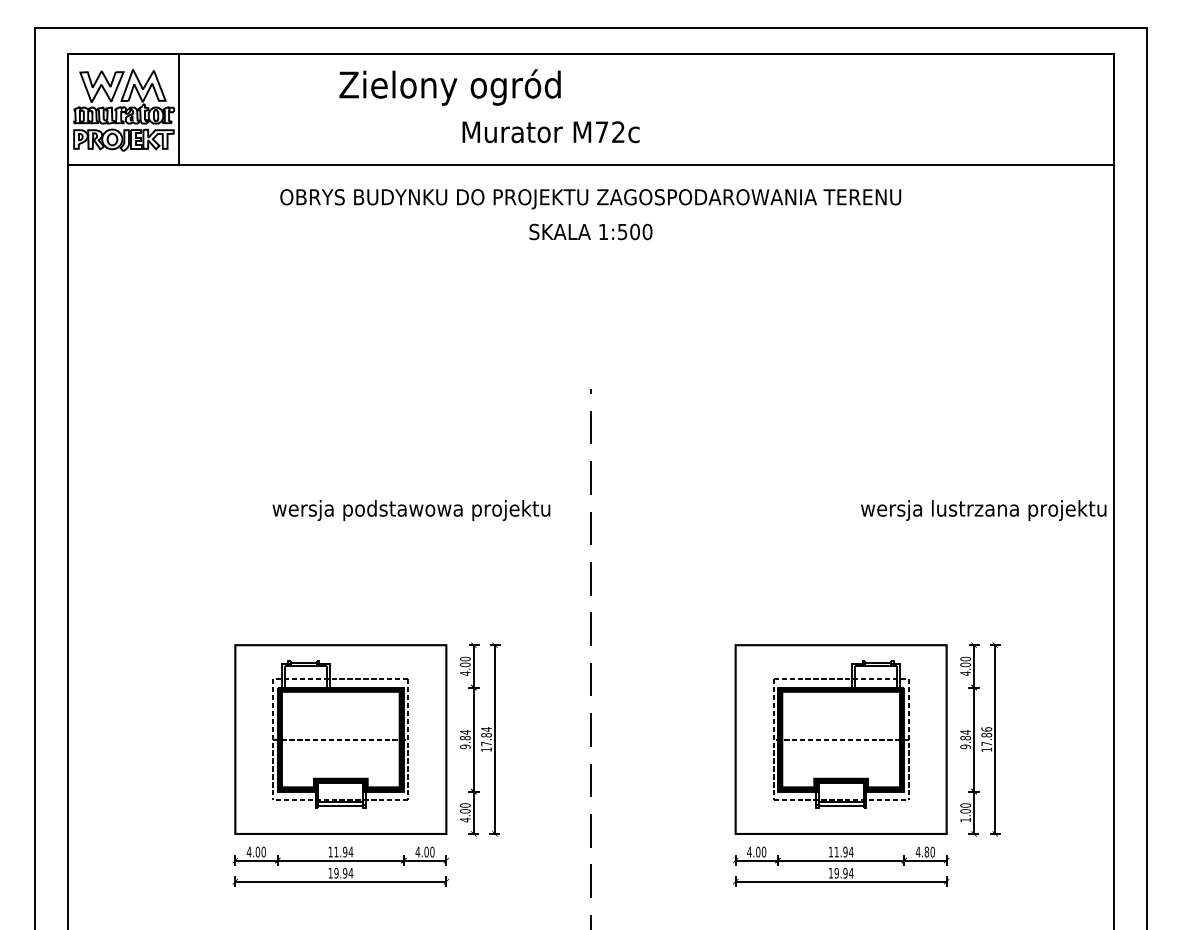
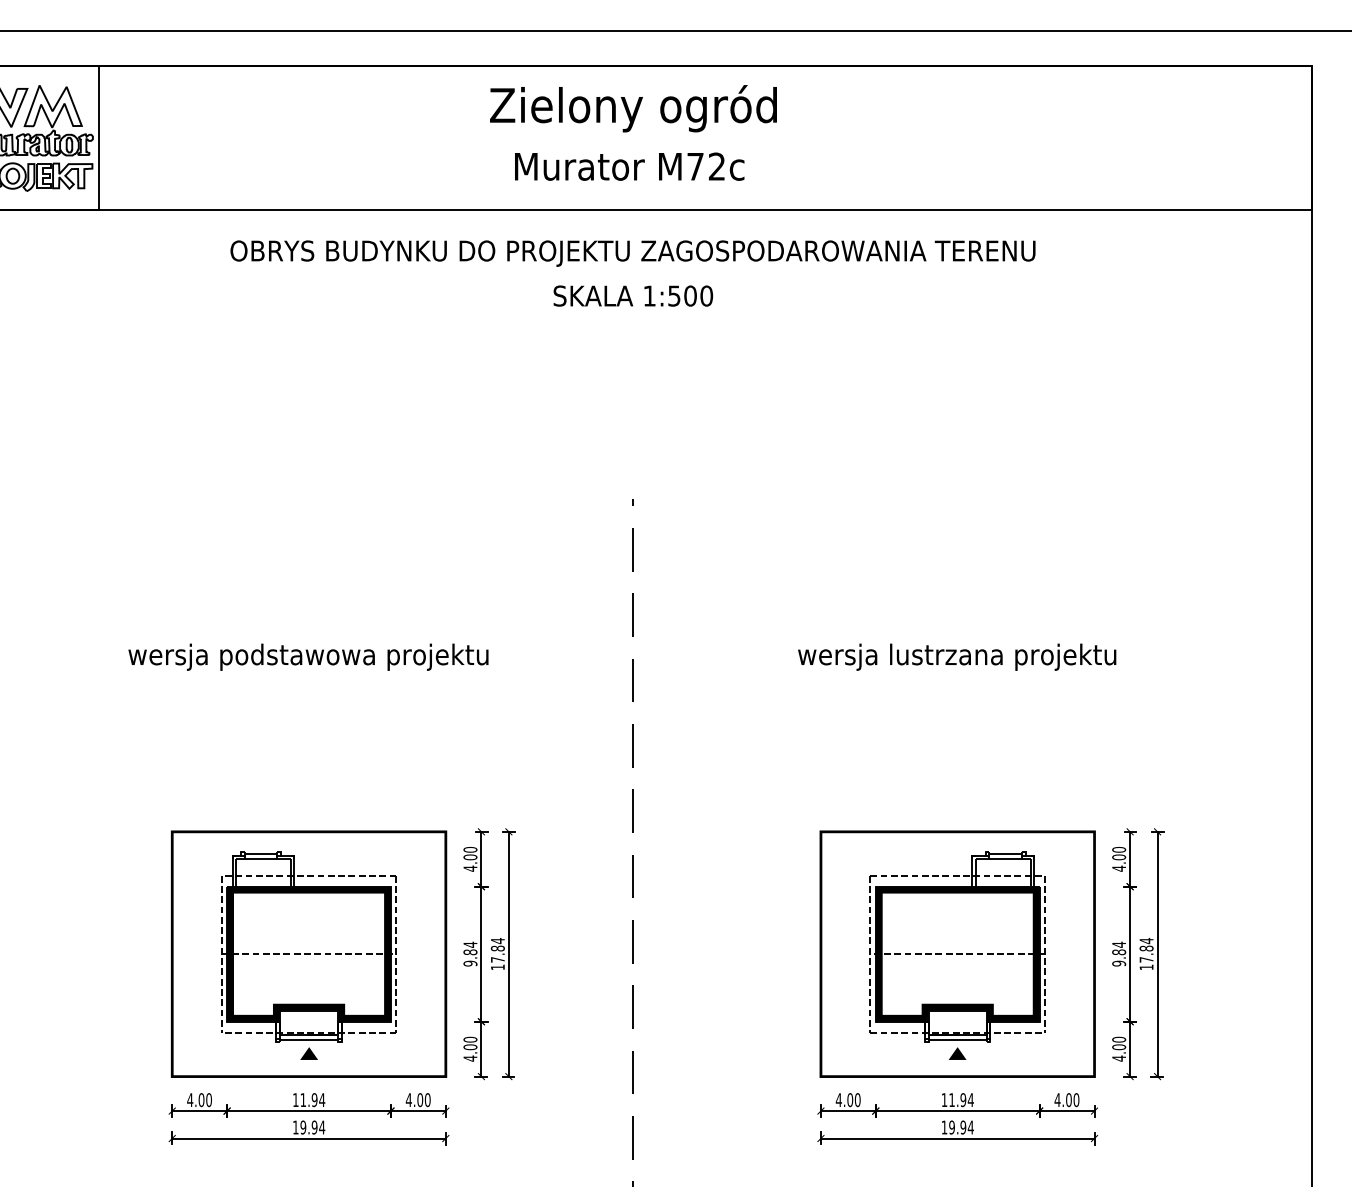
text: (449, 87) -> (632, 108), moved
text: (550, 132) -> (628, 167), moved
text: (411, 510) -> (308, 657), moved
text: (983, 510) -> (956, 657), moved
text: (986, 729) -> (1146, 941), 17.86 -> 17.84
fill: (340, 816) -> (308, 1053), added
fill: (840, 816) -> (956, 1053), added
text: (965, 819) -> (1118, 1057), 1.00 -> 4.00
text: (926, 851) -> (1068, 1099), 4.80 -> 4.00

